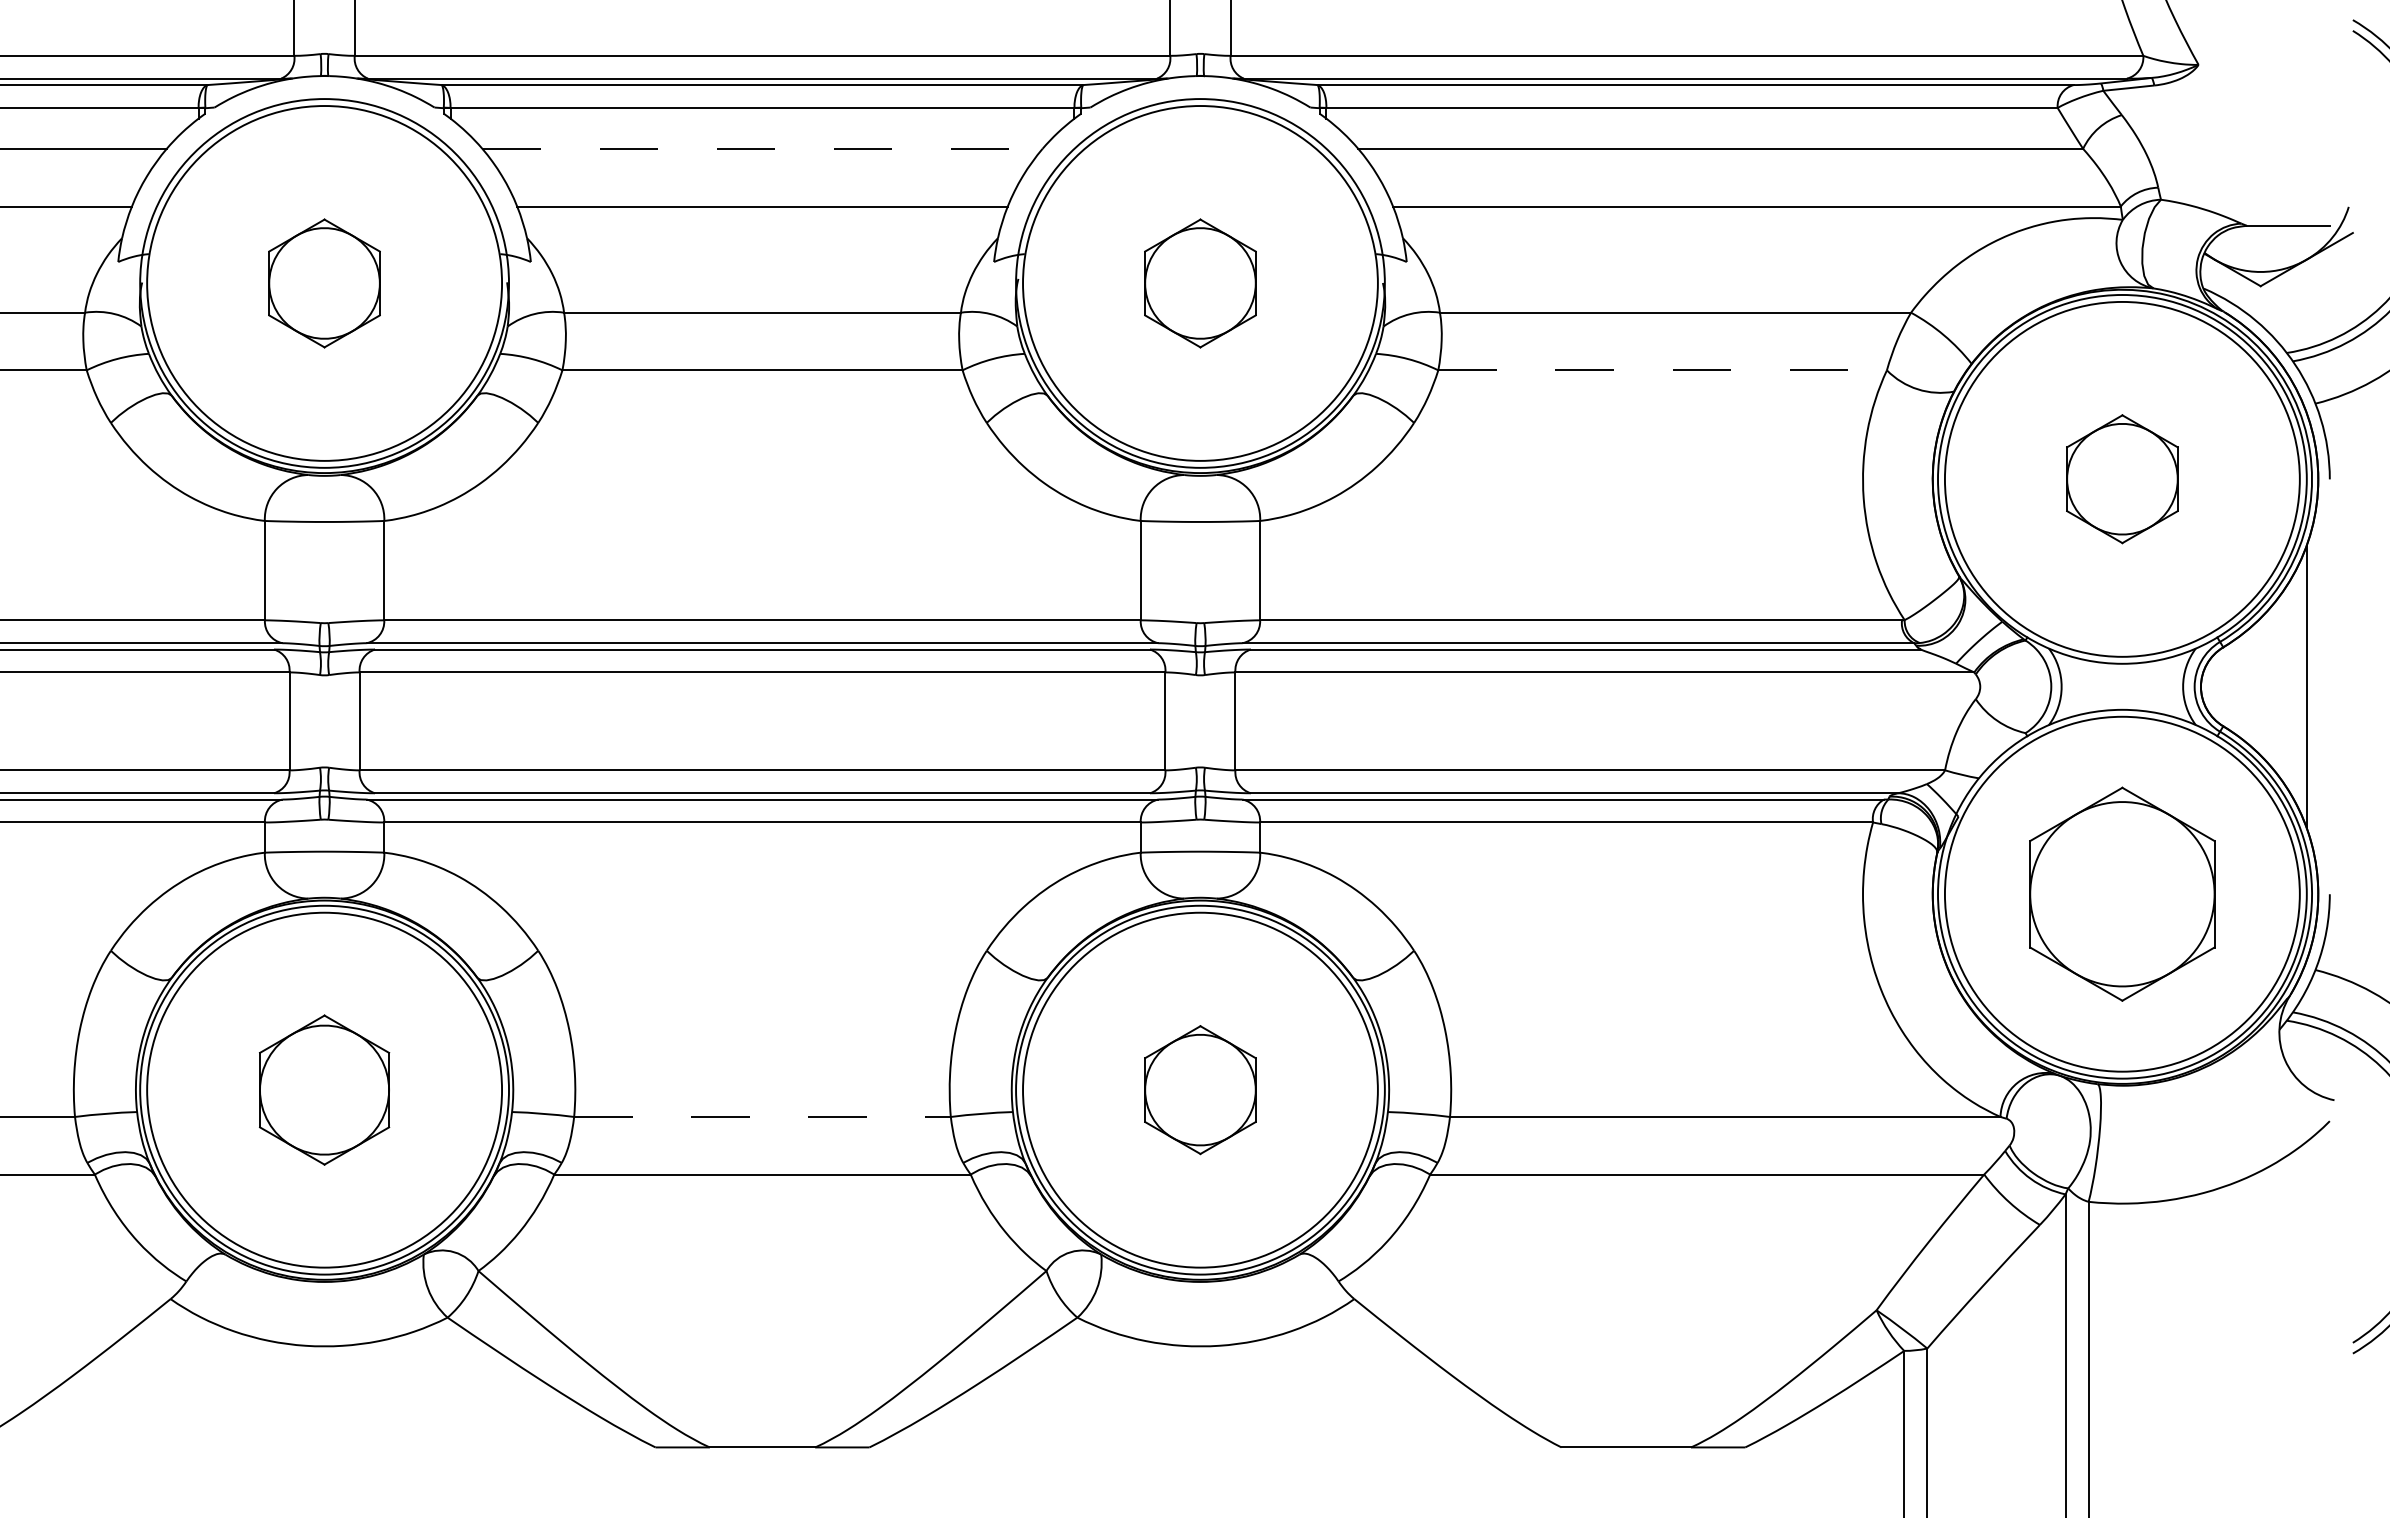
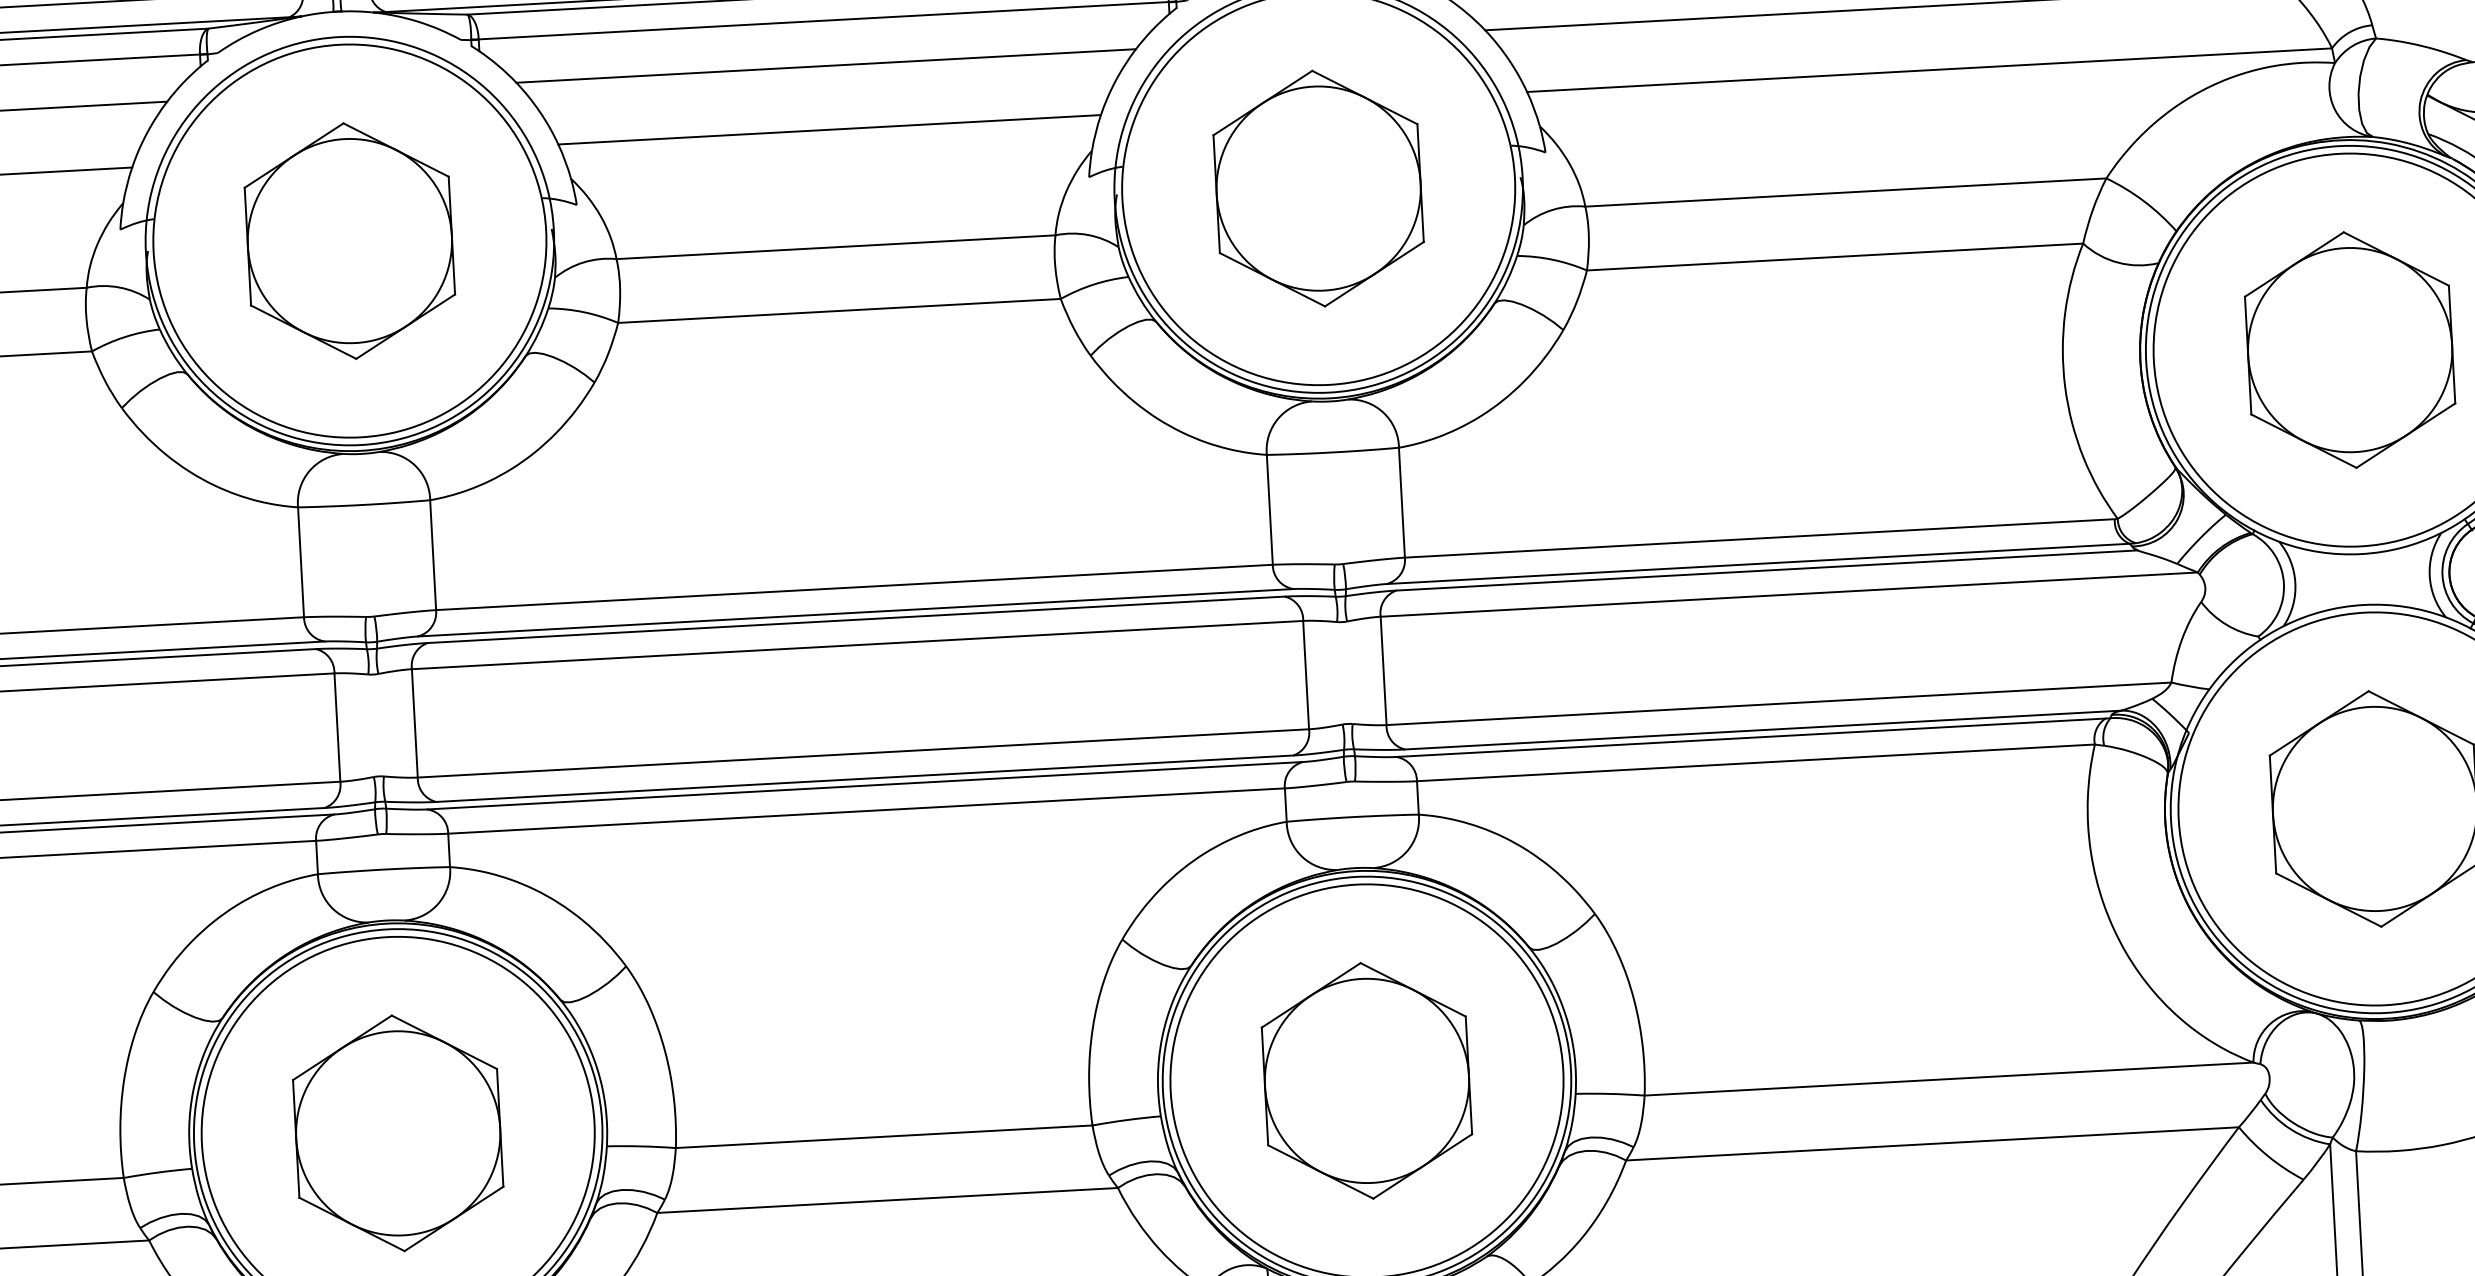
line: (763, 148) -> (827, 65), dashed -> solid
part: (324, 283) -> (349, 241), size x1.67
part: (1200, 283) -> (1318, 188), size x1.67
line: (1663, 370) -> (1836, 257), dashed -> solid
part: (2122, 478) -> (2350, 349), size x1.67
part: (324, 1089) -> (398, 1132), size x1.43
part: (1200, 1089) -> (1366, 1080), size x1.67
line: (763, 1116) -> (885, 1136), dashed -> solid

